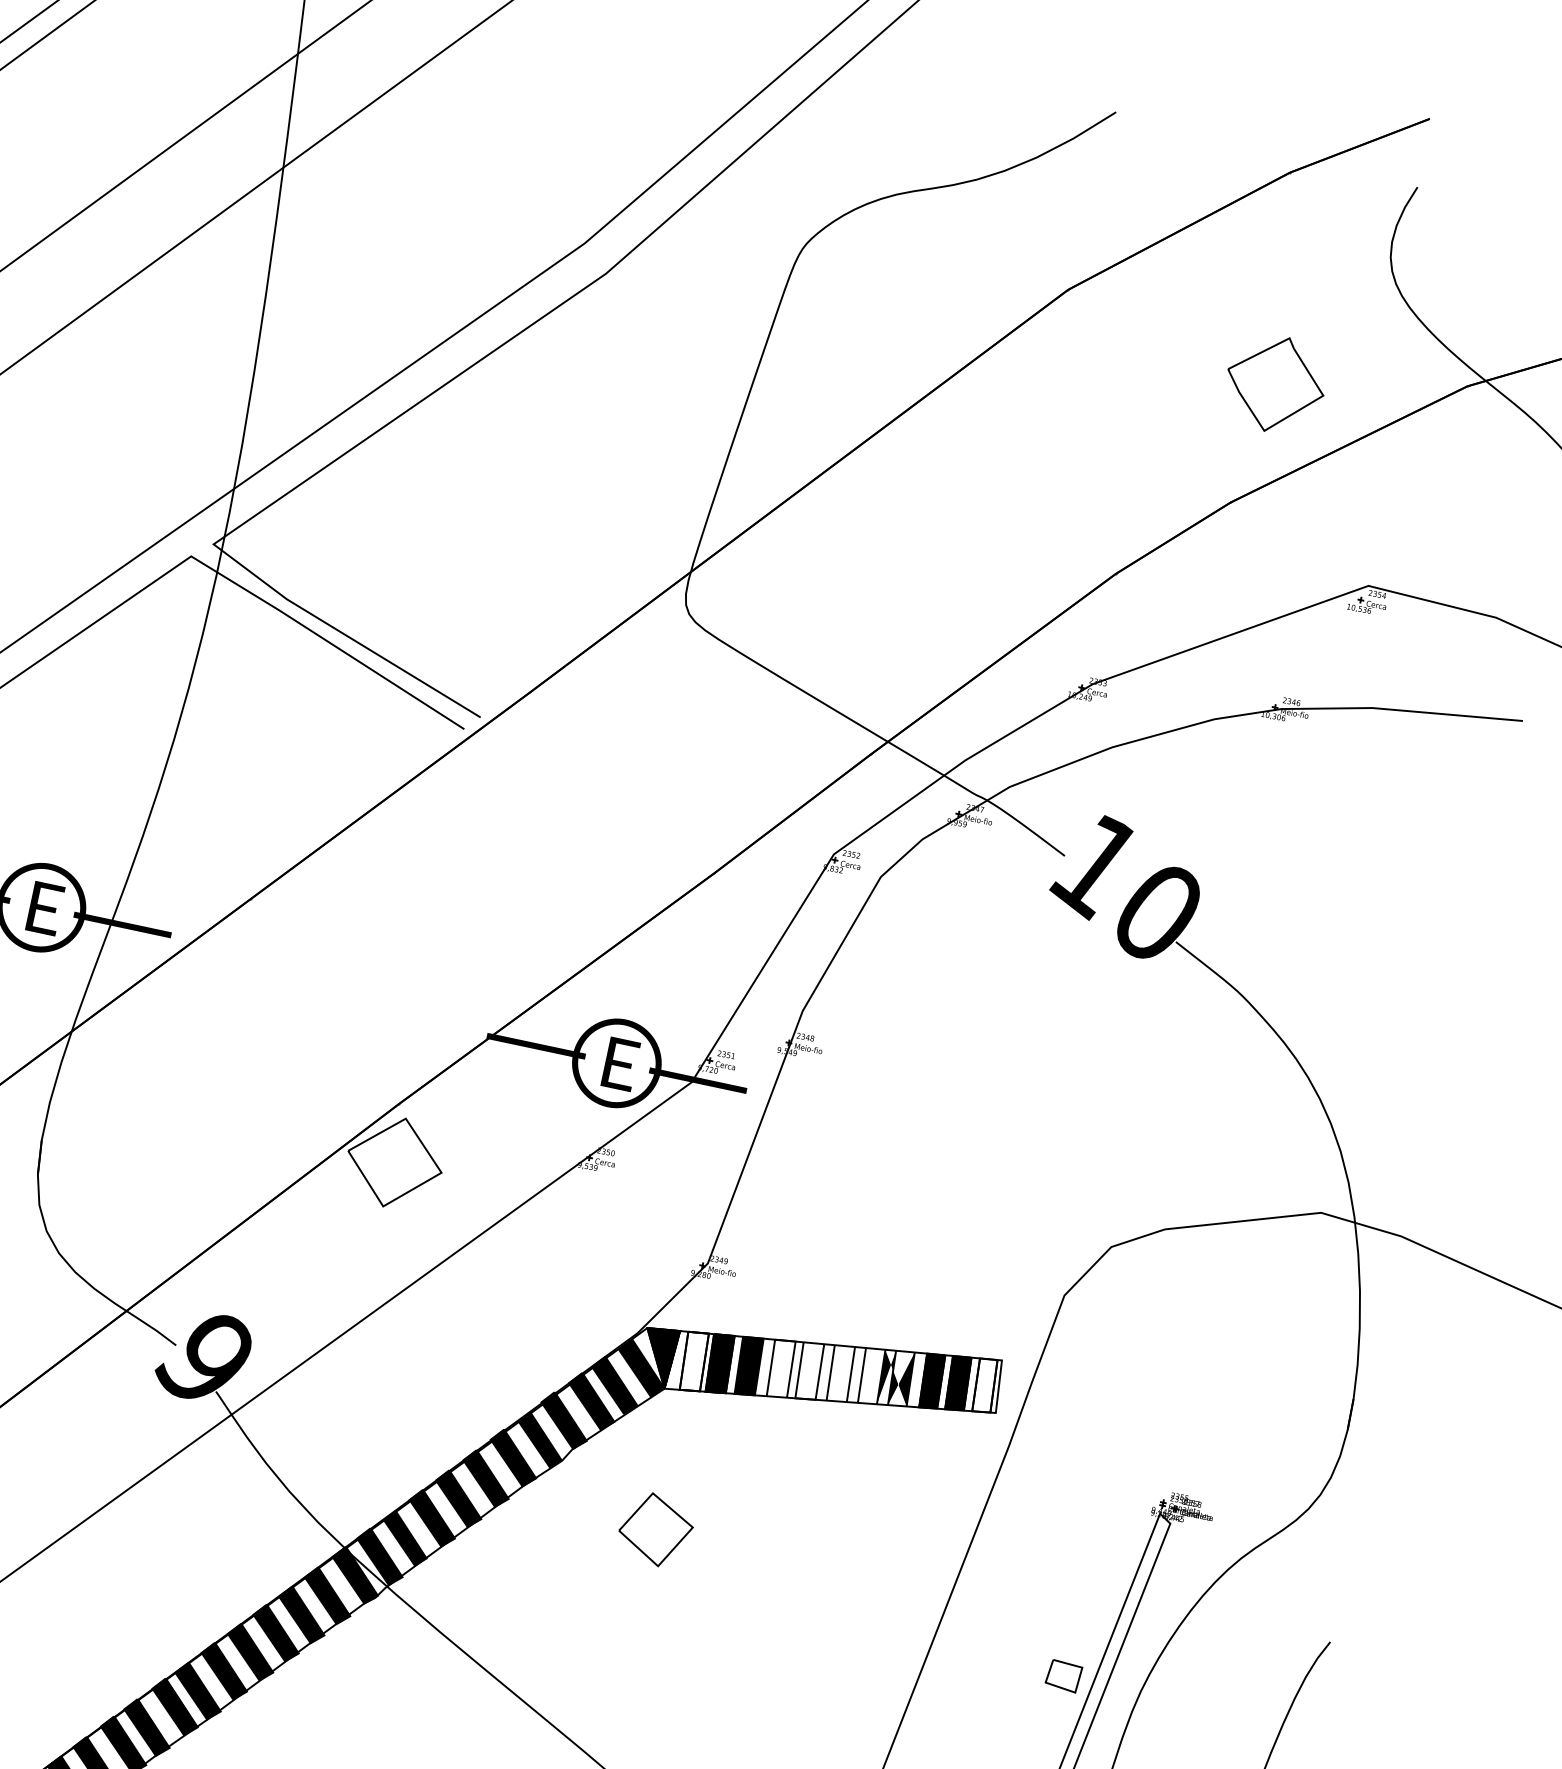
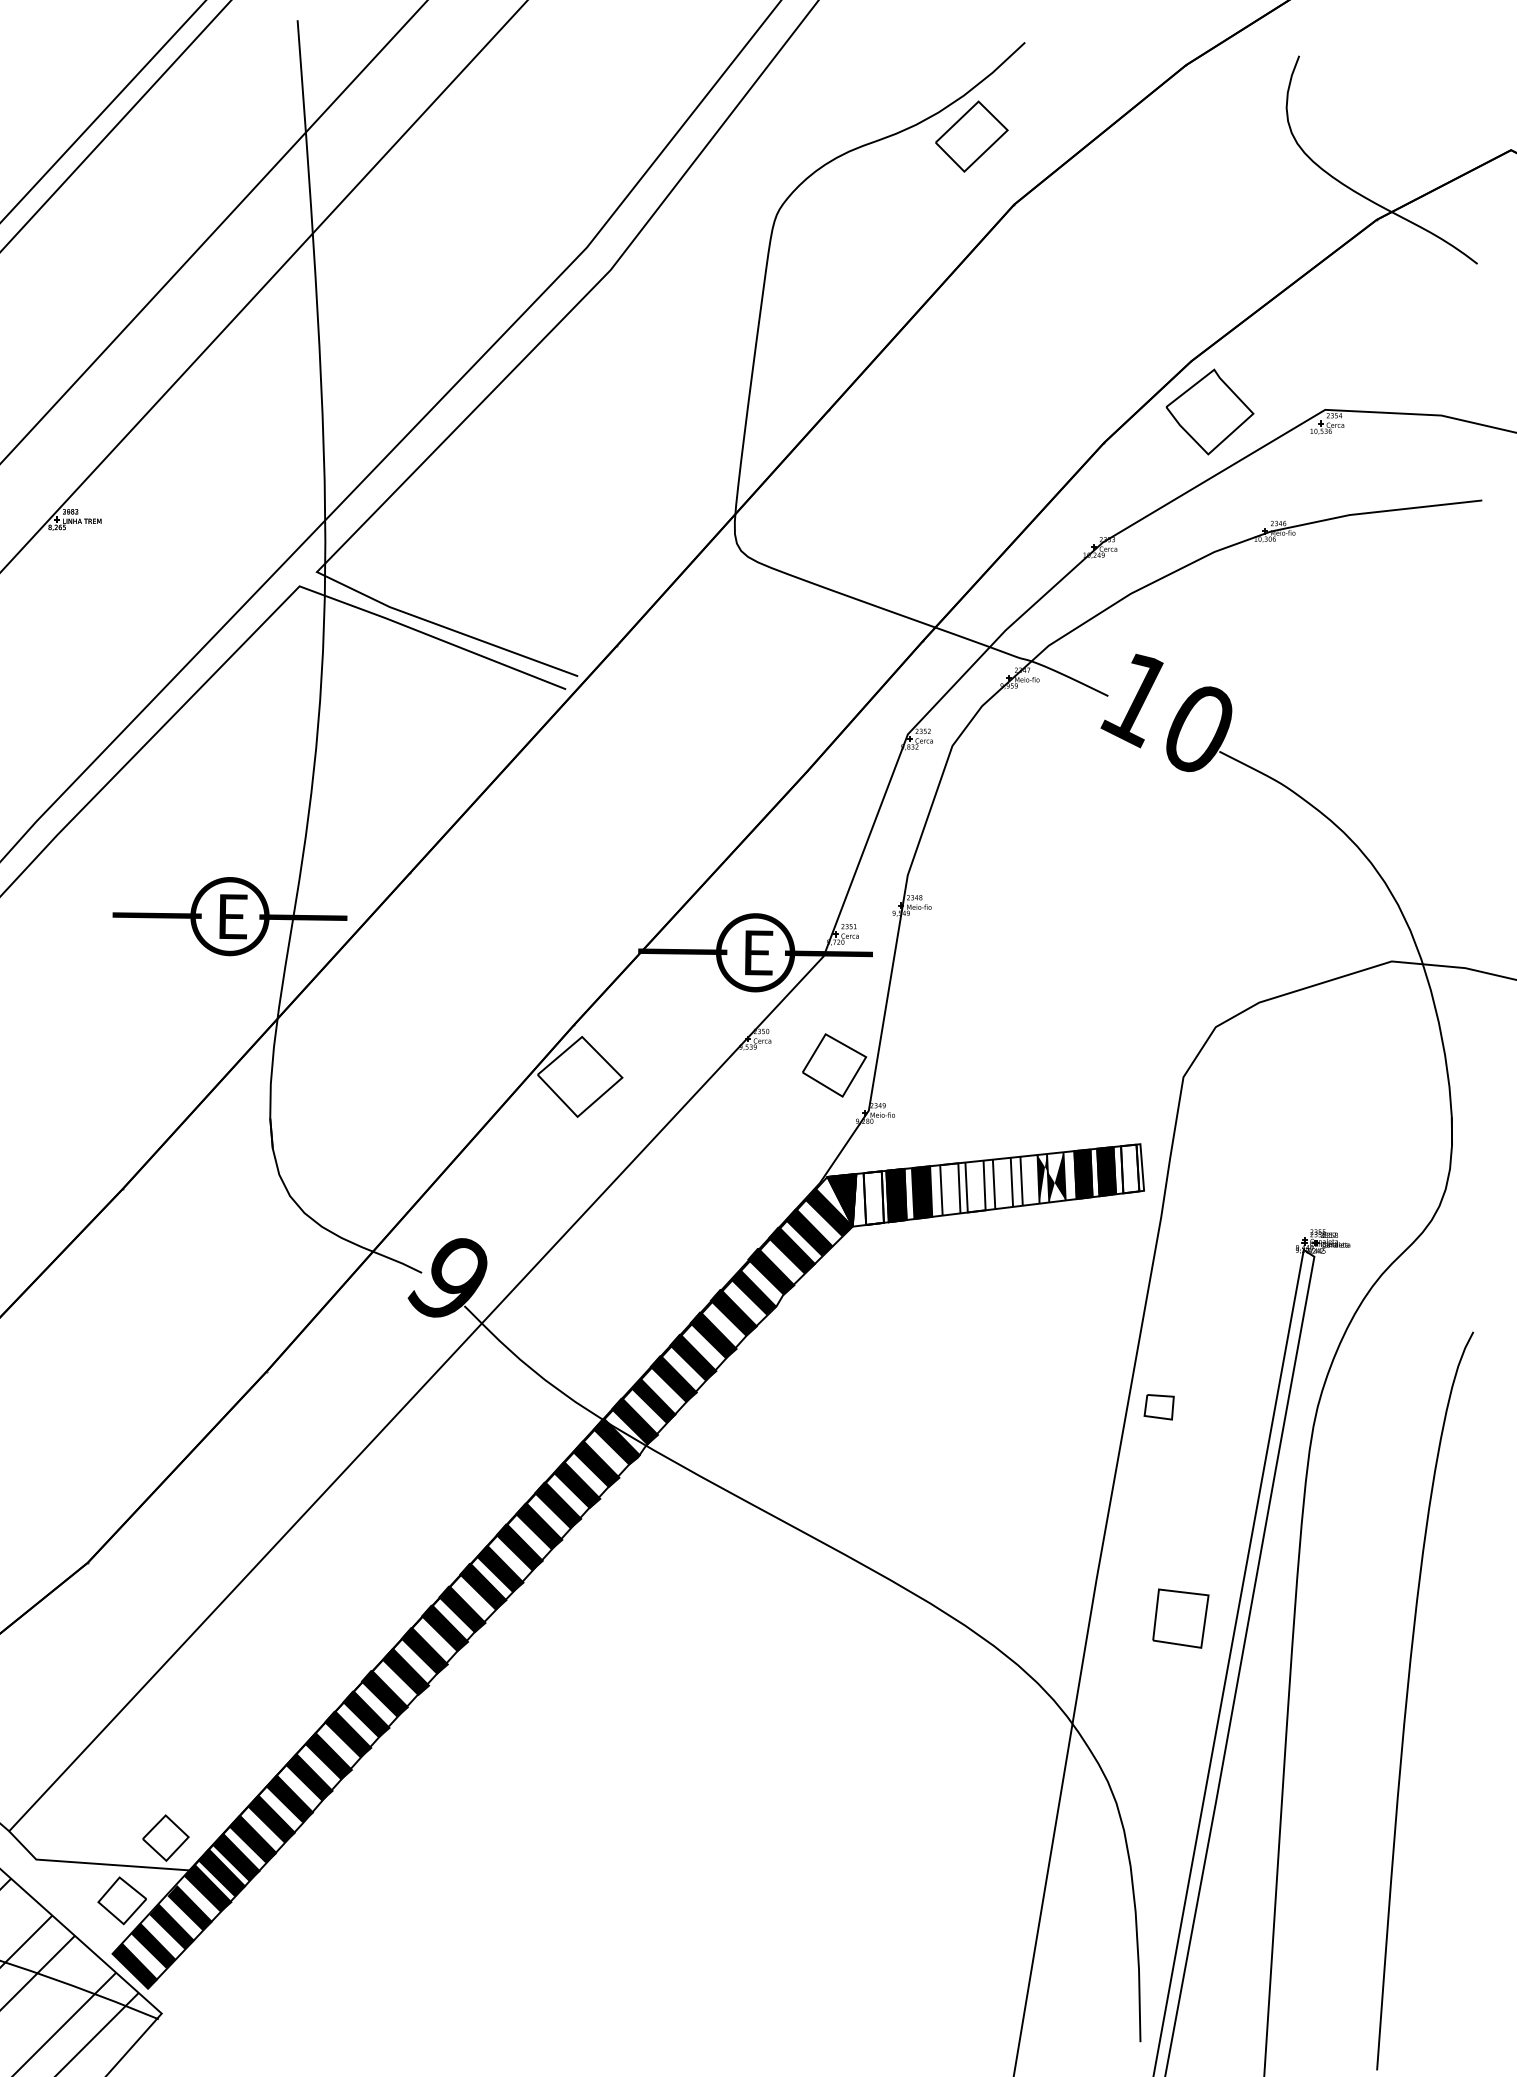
part: (1035, 204) -> (971, 136), added
part: (1275, 383) -> (1209, 411), moved
part: (655, 1529) -> (834, 1065), moved
part: (1062, 1676) -> (1158, 1407), moved

